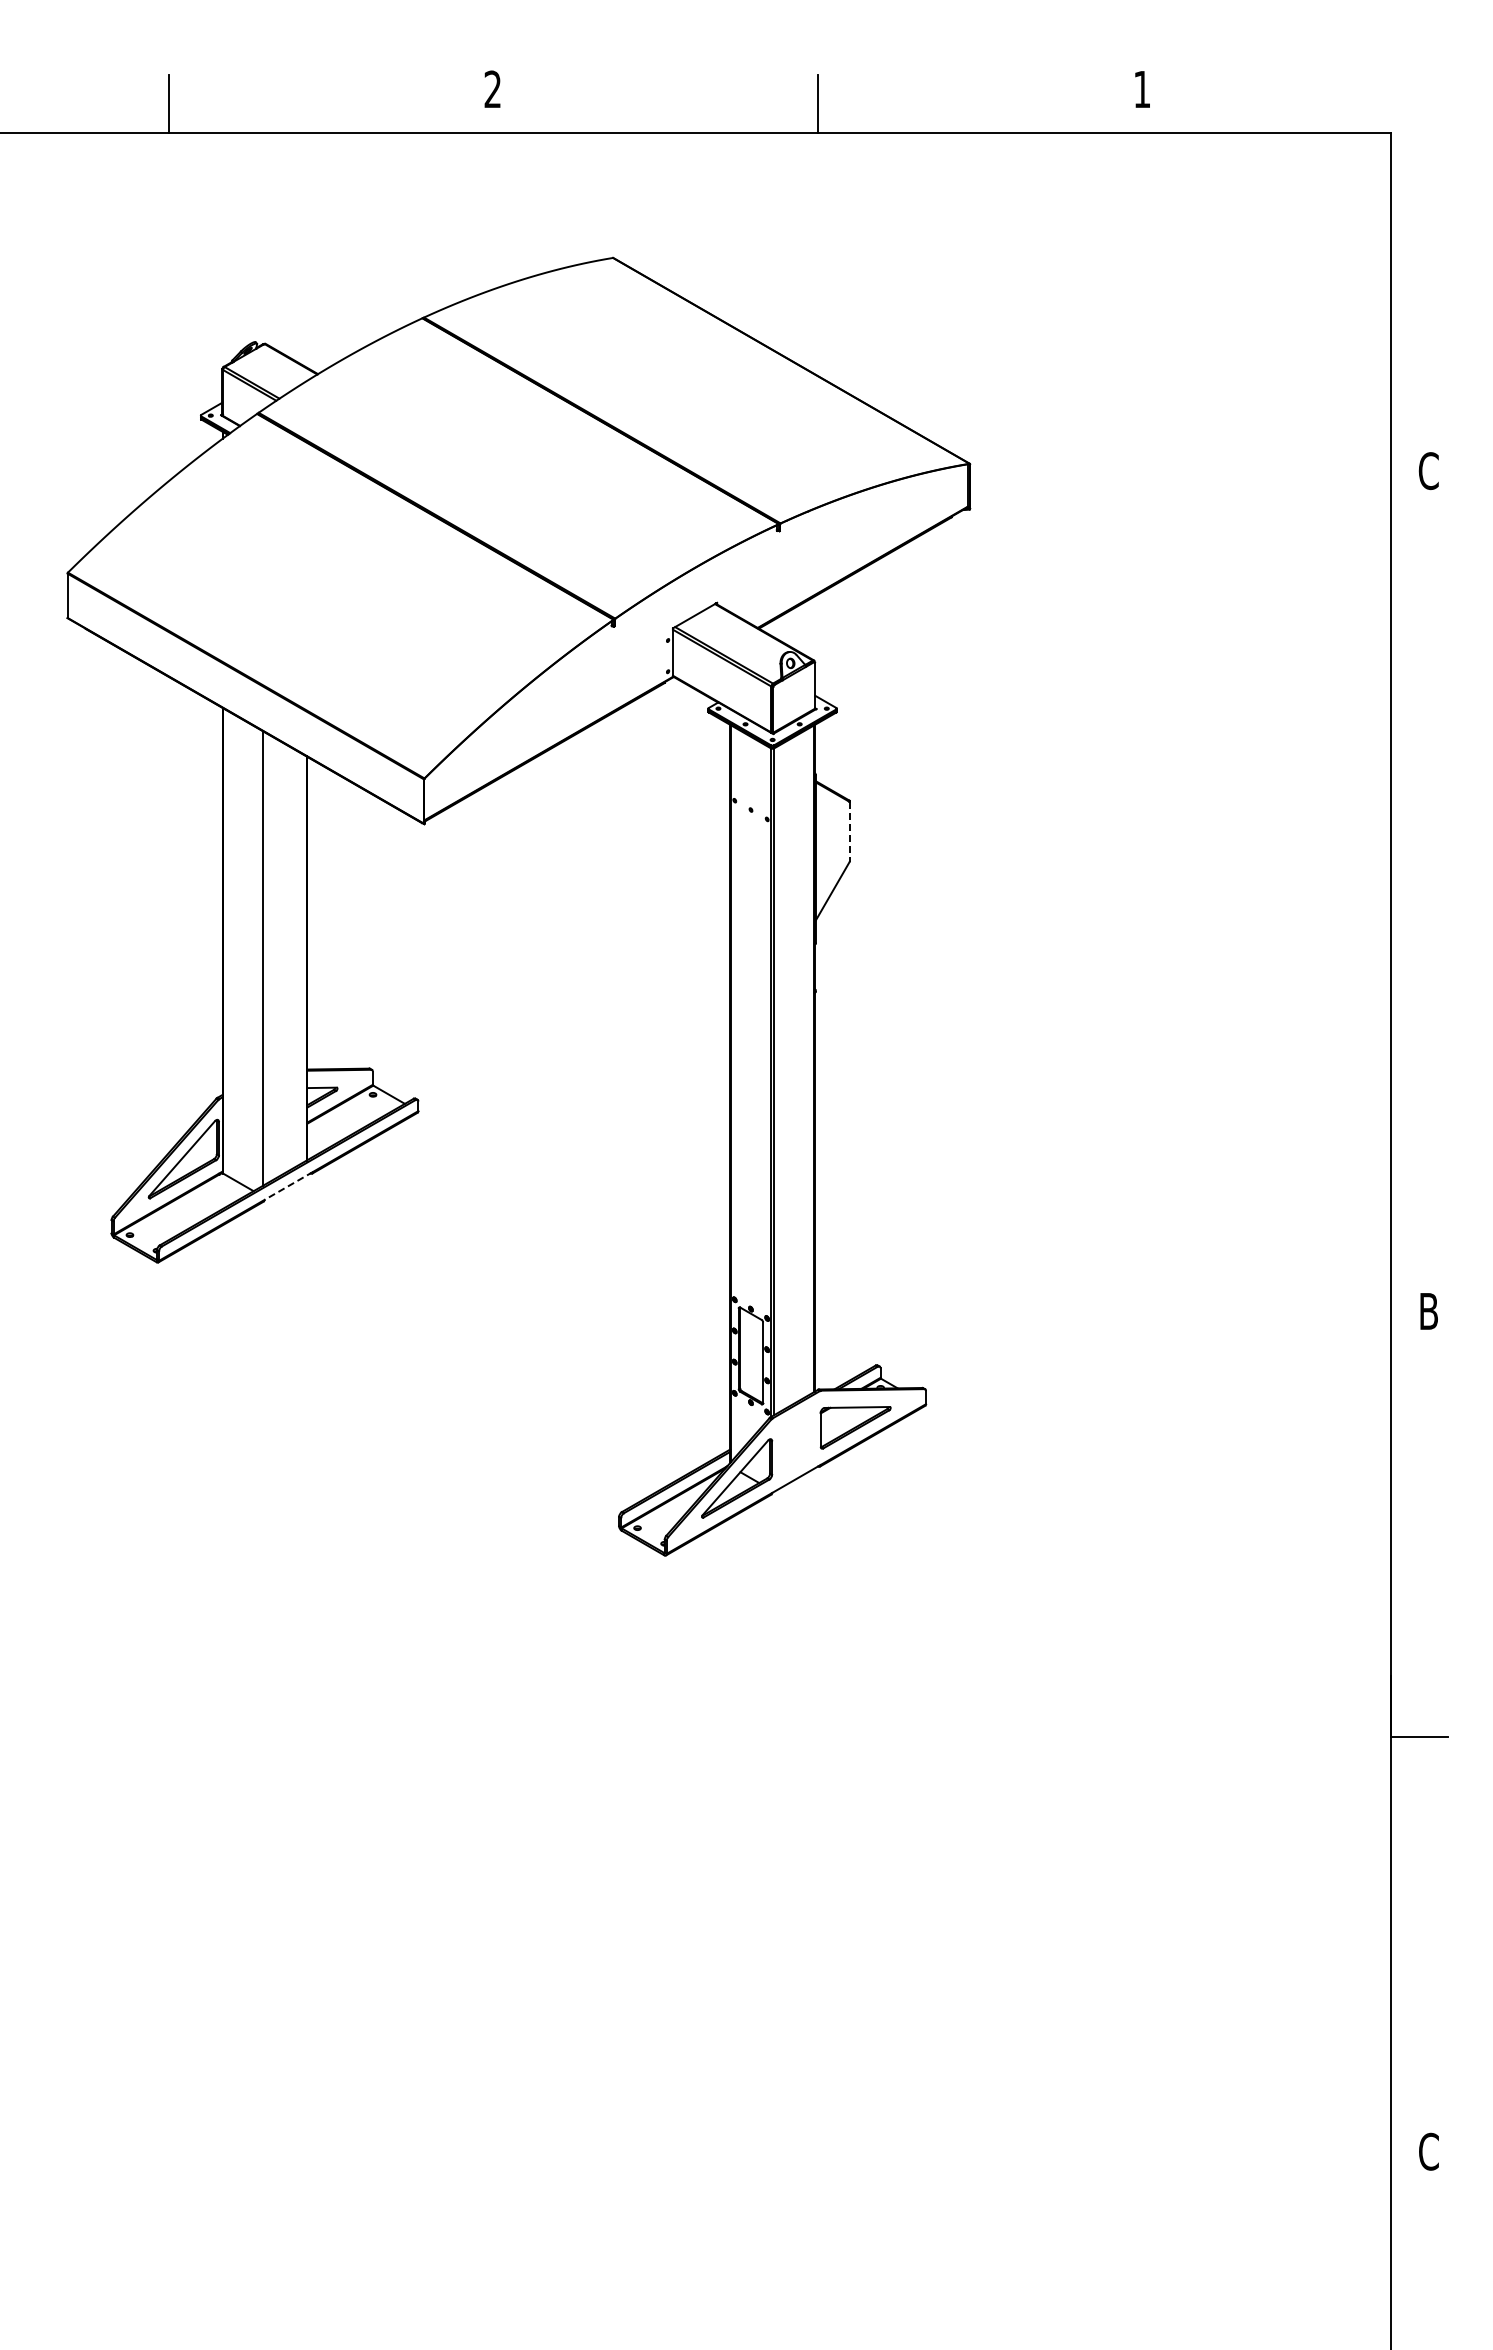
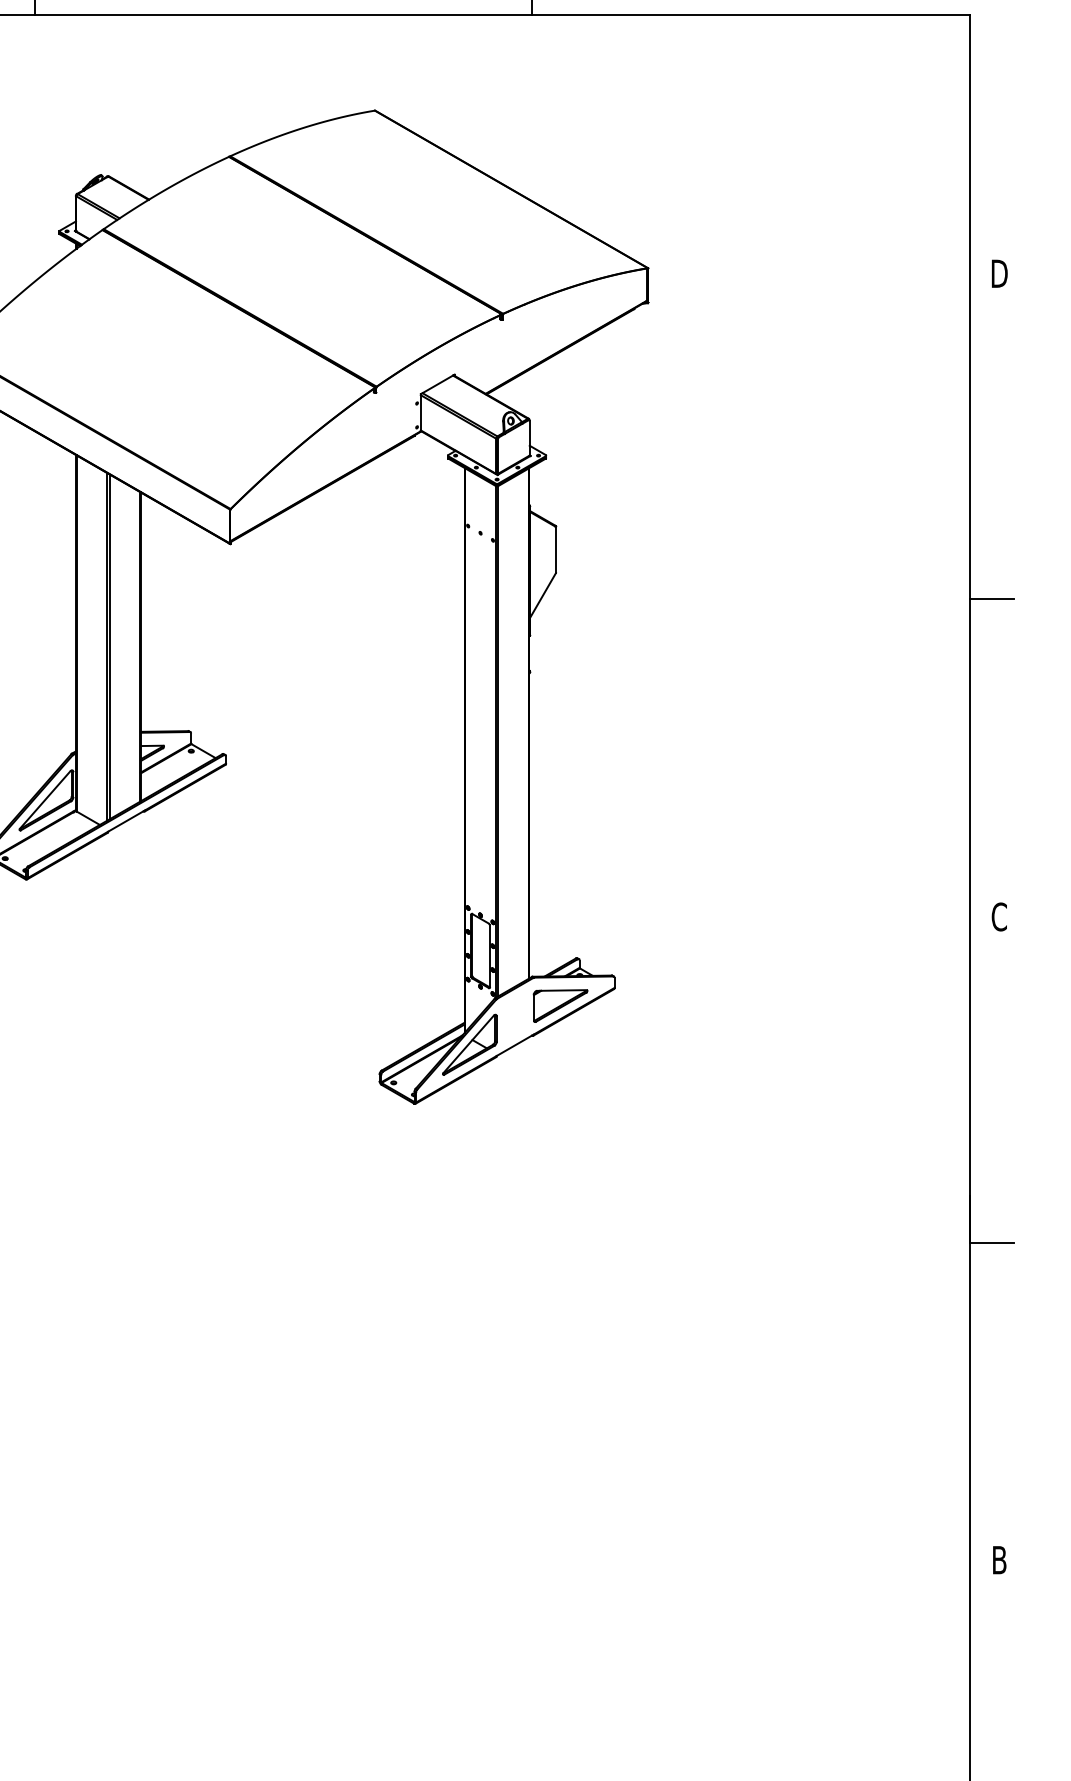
text: (1428, 471) -> (999, 274), C -> D
line: (849, 831) -> (555, 549), dashed -> solid
line: (1419, 896) -> (992, 599), added
line: (266, 958) -> (109, 646), added
line: (288, 1186) -> (126, 821), dashed -> solid
text: (1428, 1311) -> (999, 917), B -> C
text: (1428, 2151) -> (999, 1559), C -> B

